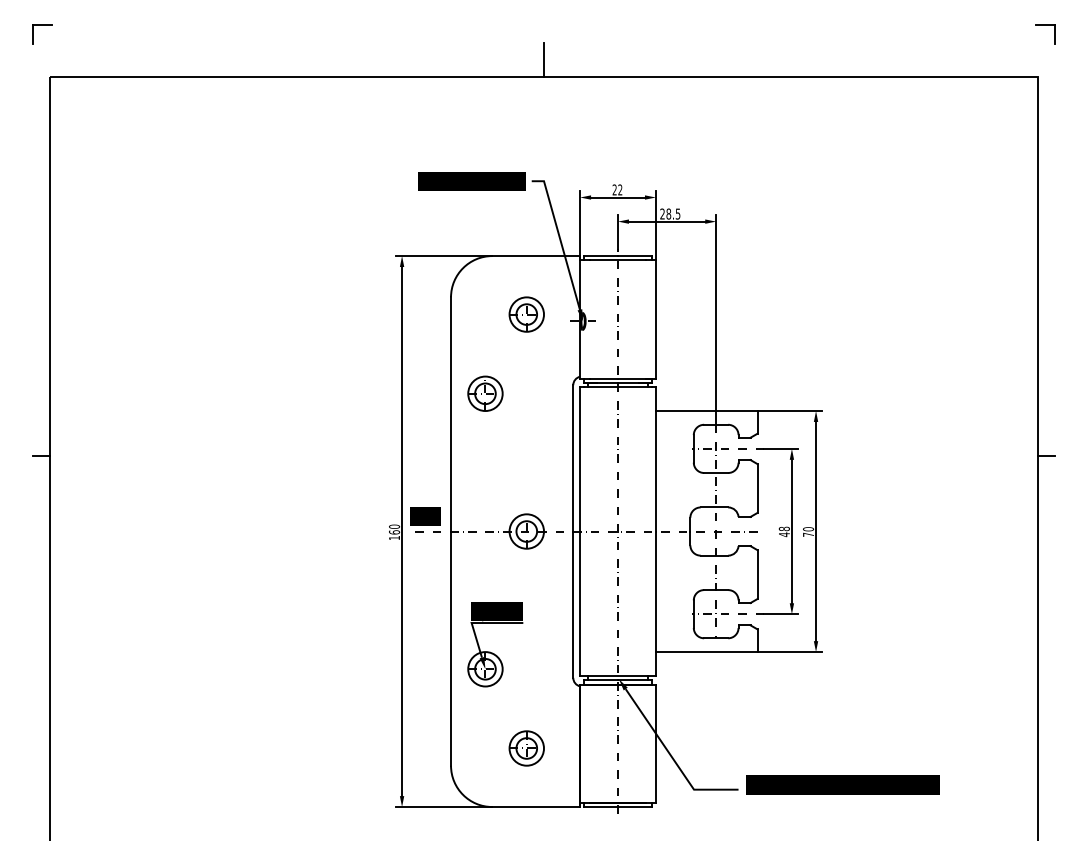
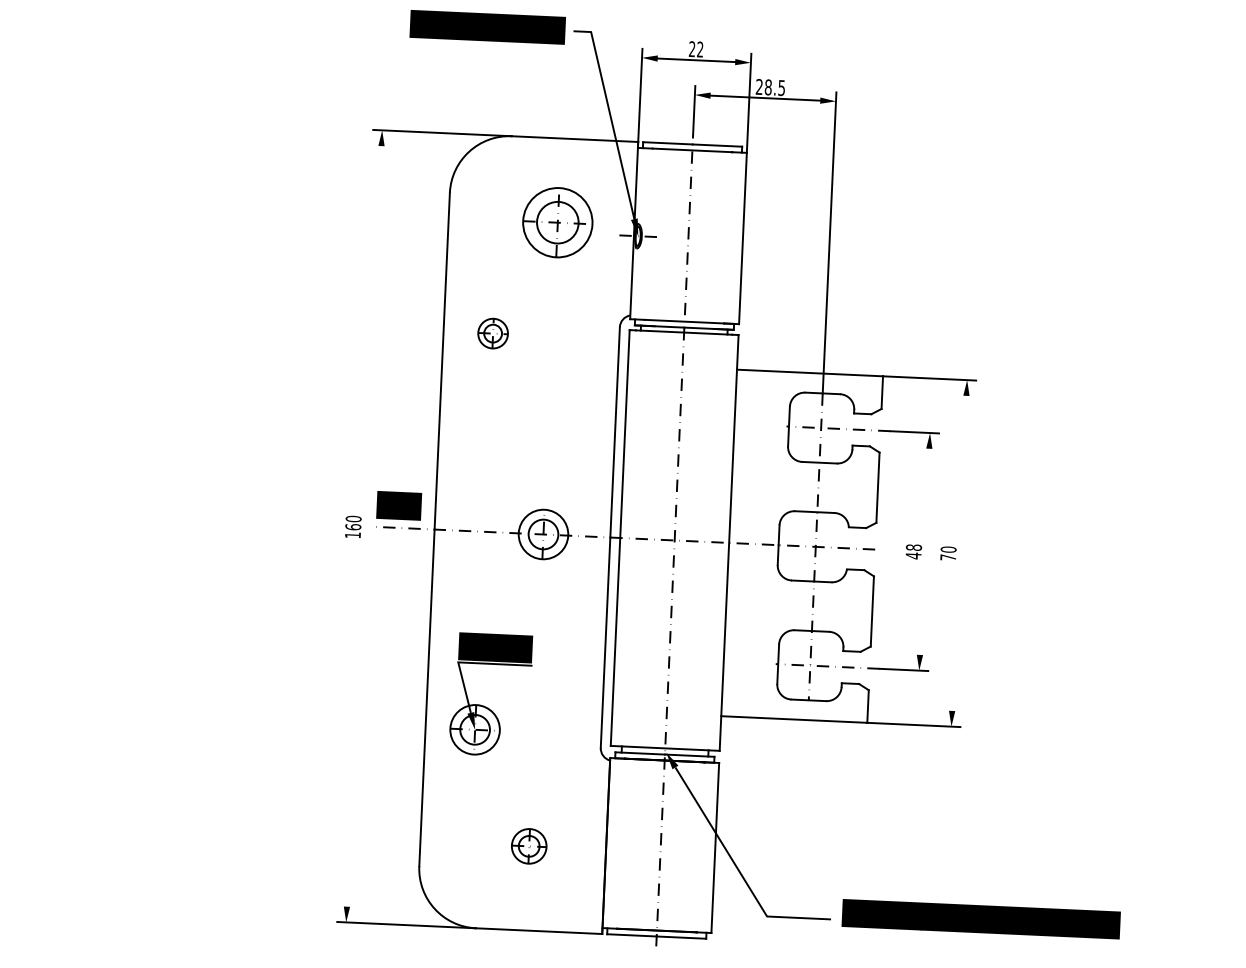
part: (526, 314) -> (557, 222), size x1.4
part: (485, 393) -> (493, 333), size x0.6
line: (402, 531) -> (364, 526), removed
line: (791, 531) -> (924, 551), removed
line: (816, 531) -> (959, 553), removed
part: (526, 748) -> (528, 846), size x0.7

